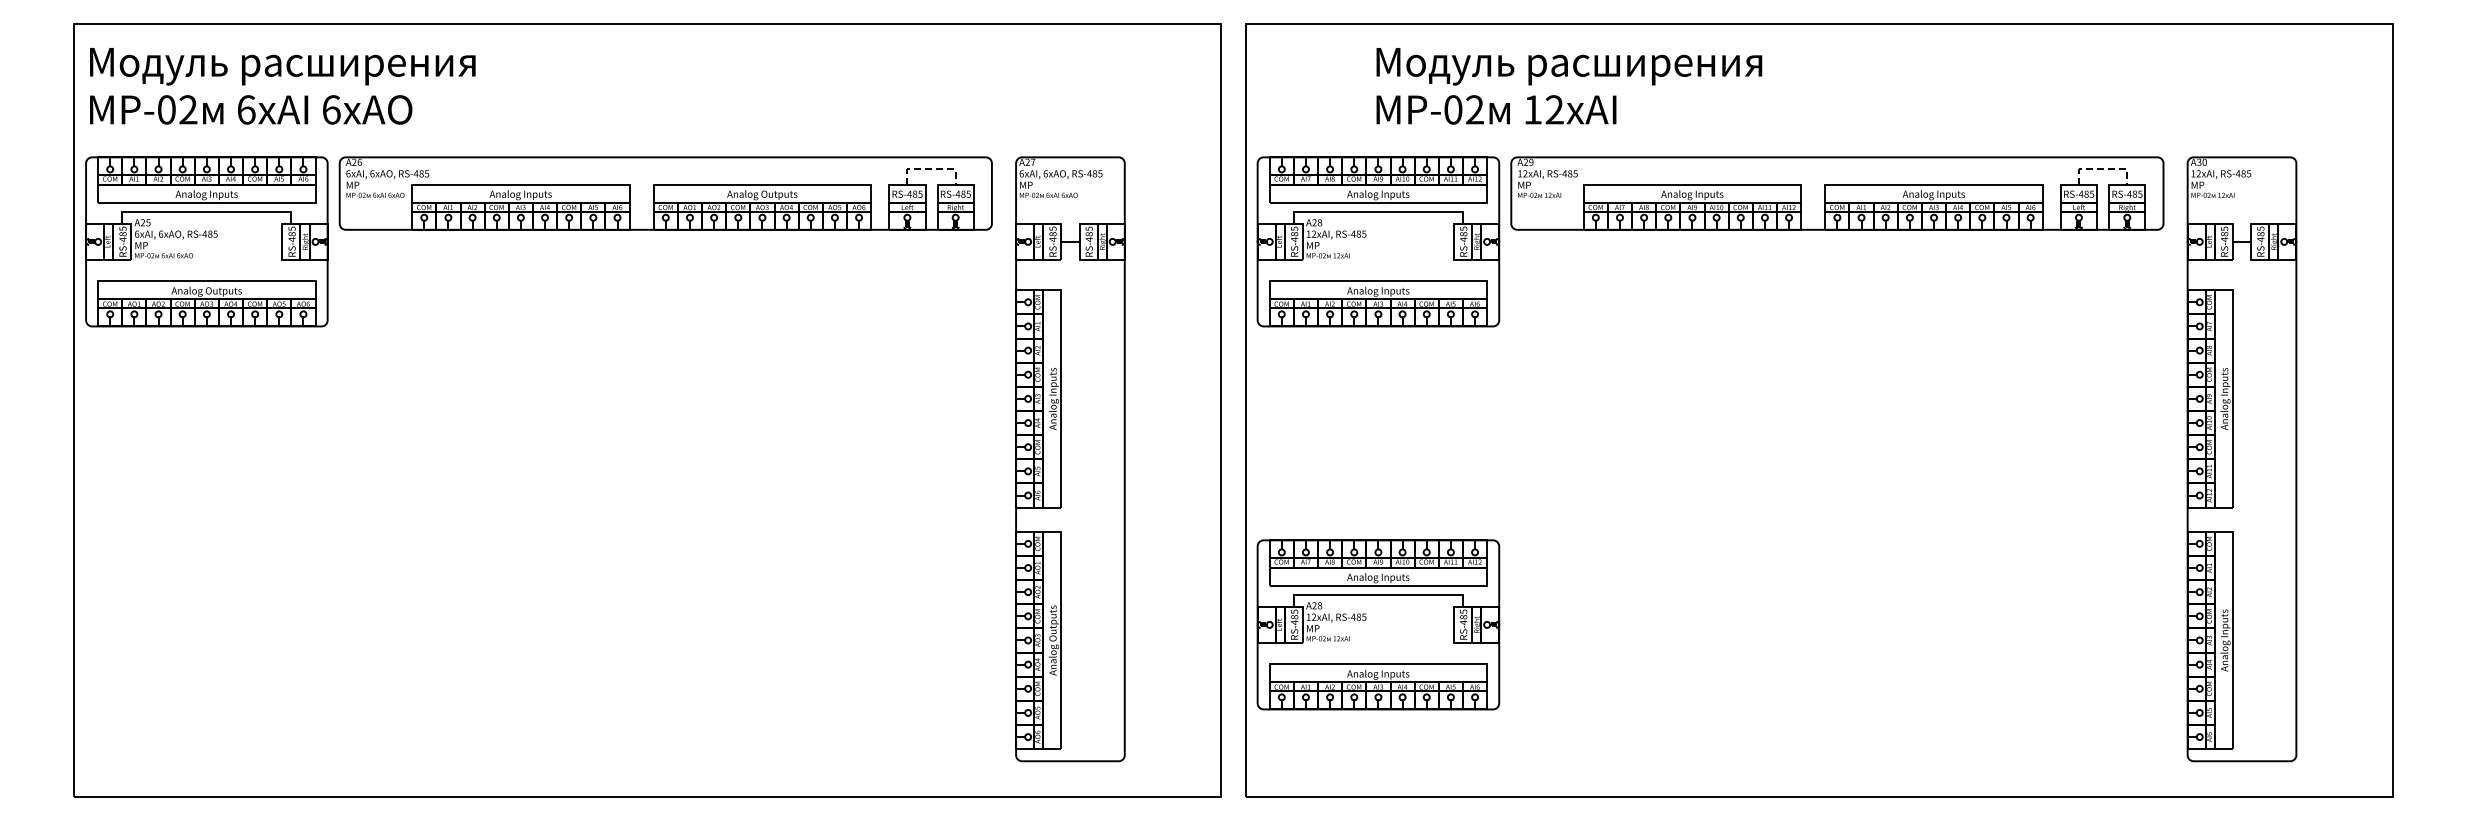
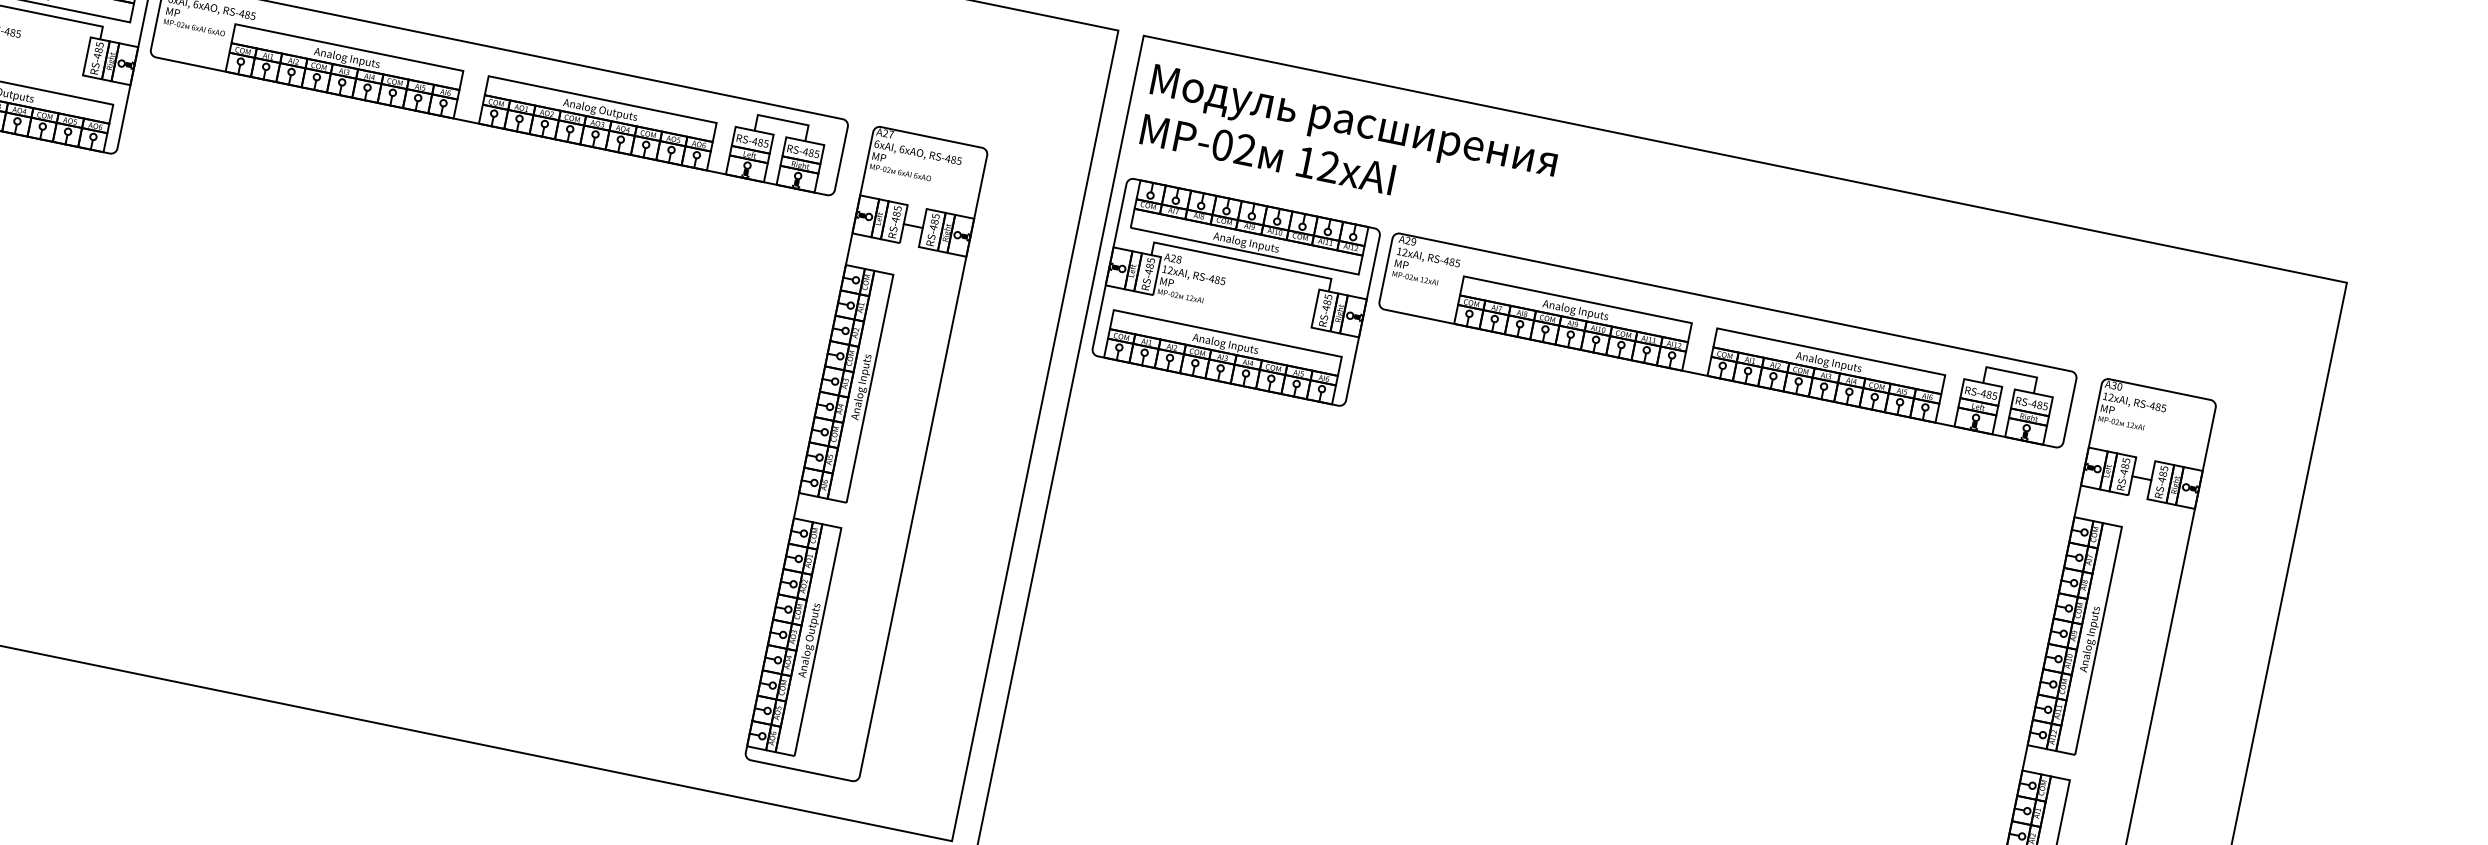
text: (1569, 86) -> (1349, 145), moved
line: (932, 169) -> (784, 120), dashed -> solid
line: (2103, 169) -> (2012, 372), dashed -> solid
part: (1378, 624) -> (1153, 693), removed

